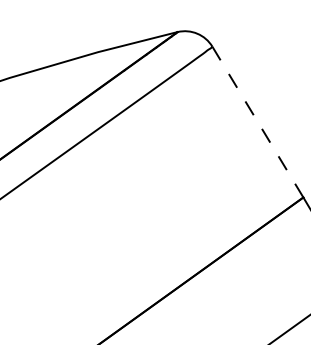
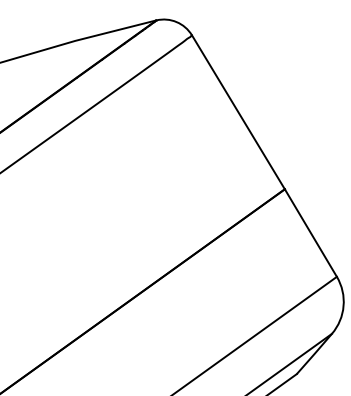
line: (257, 122) -> (238, 112), dashed -> solid

